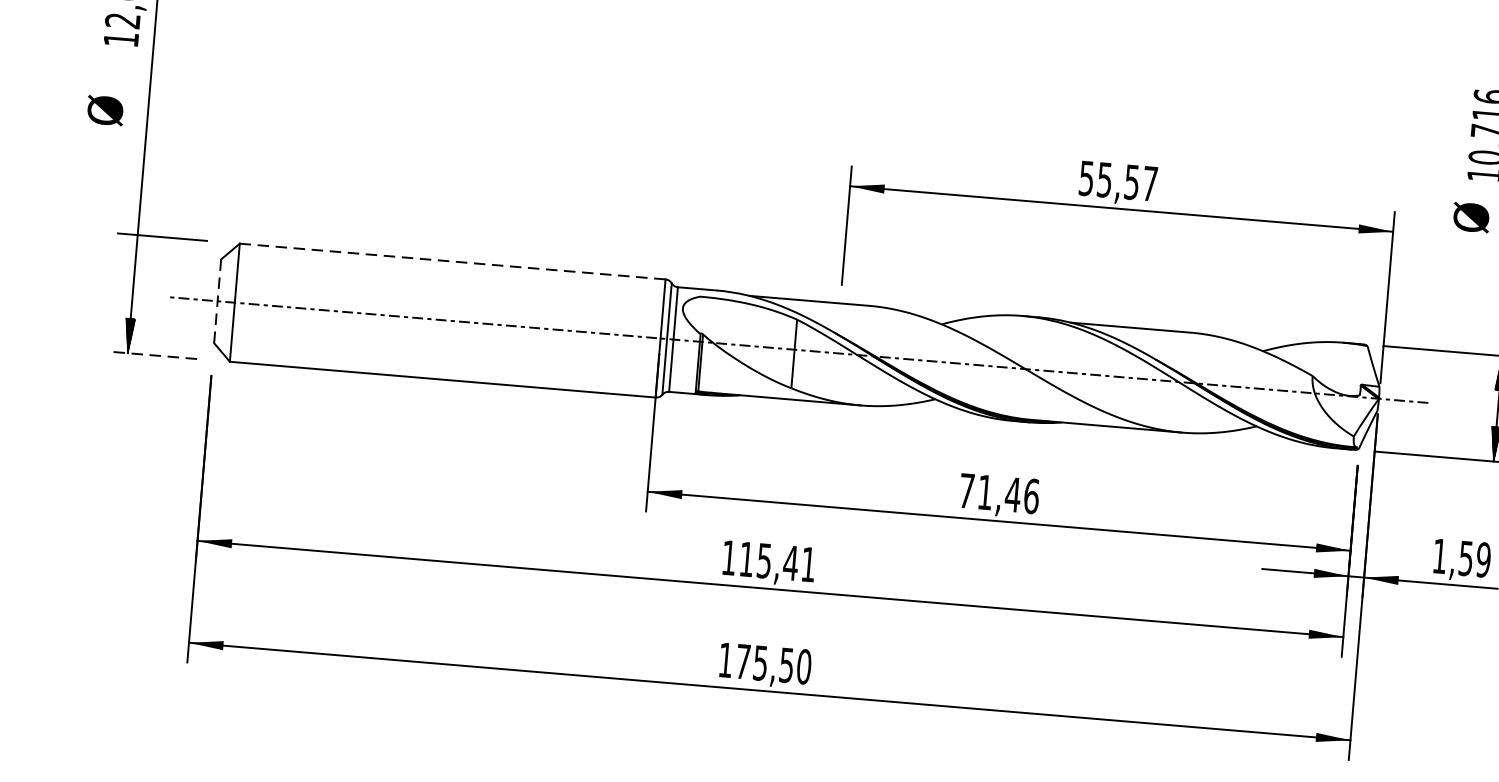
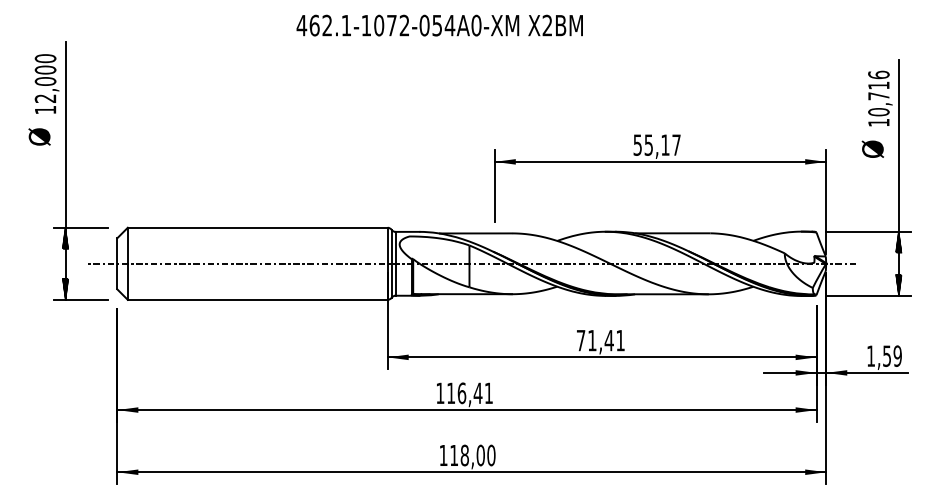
text: (105, 109) -> (39, 136), moved
text: (1132, 181) -> (665, 144), 55,57 -> 55,17
hatch: (136, 251) -> (65, 237), added
line: (452, 261) -> (257, 227), dashed -> solid
line: (217, 300) -> (117, 263), dashed -> solid
line: (152, 354) -> (80, 299), dashed -> solid
text: (1031, 496) -> (620, 340), 71,46 -> 71,41
text: (763, 561) -> (461, 393), 115,41 -> 116,41
text: (765, 663) -> (467, 455), 175,50 -> 118,00

